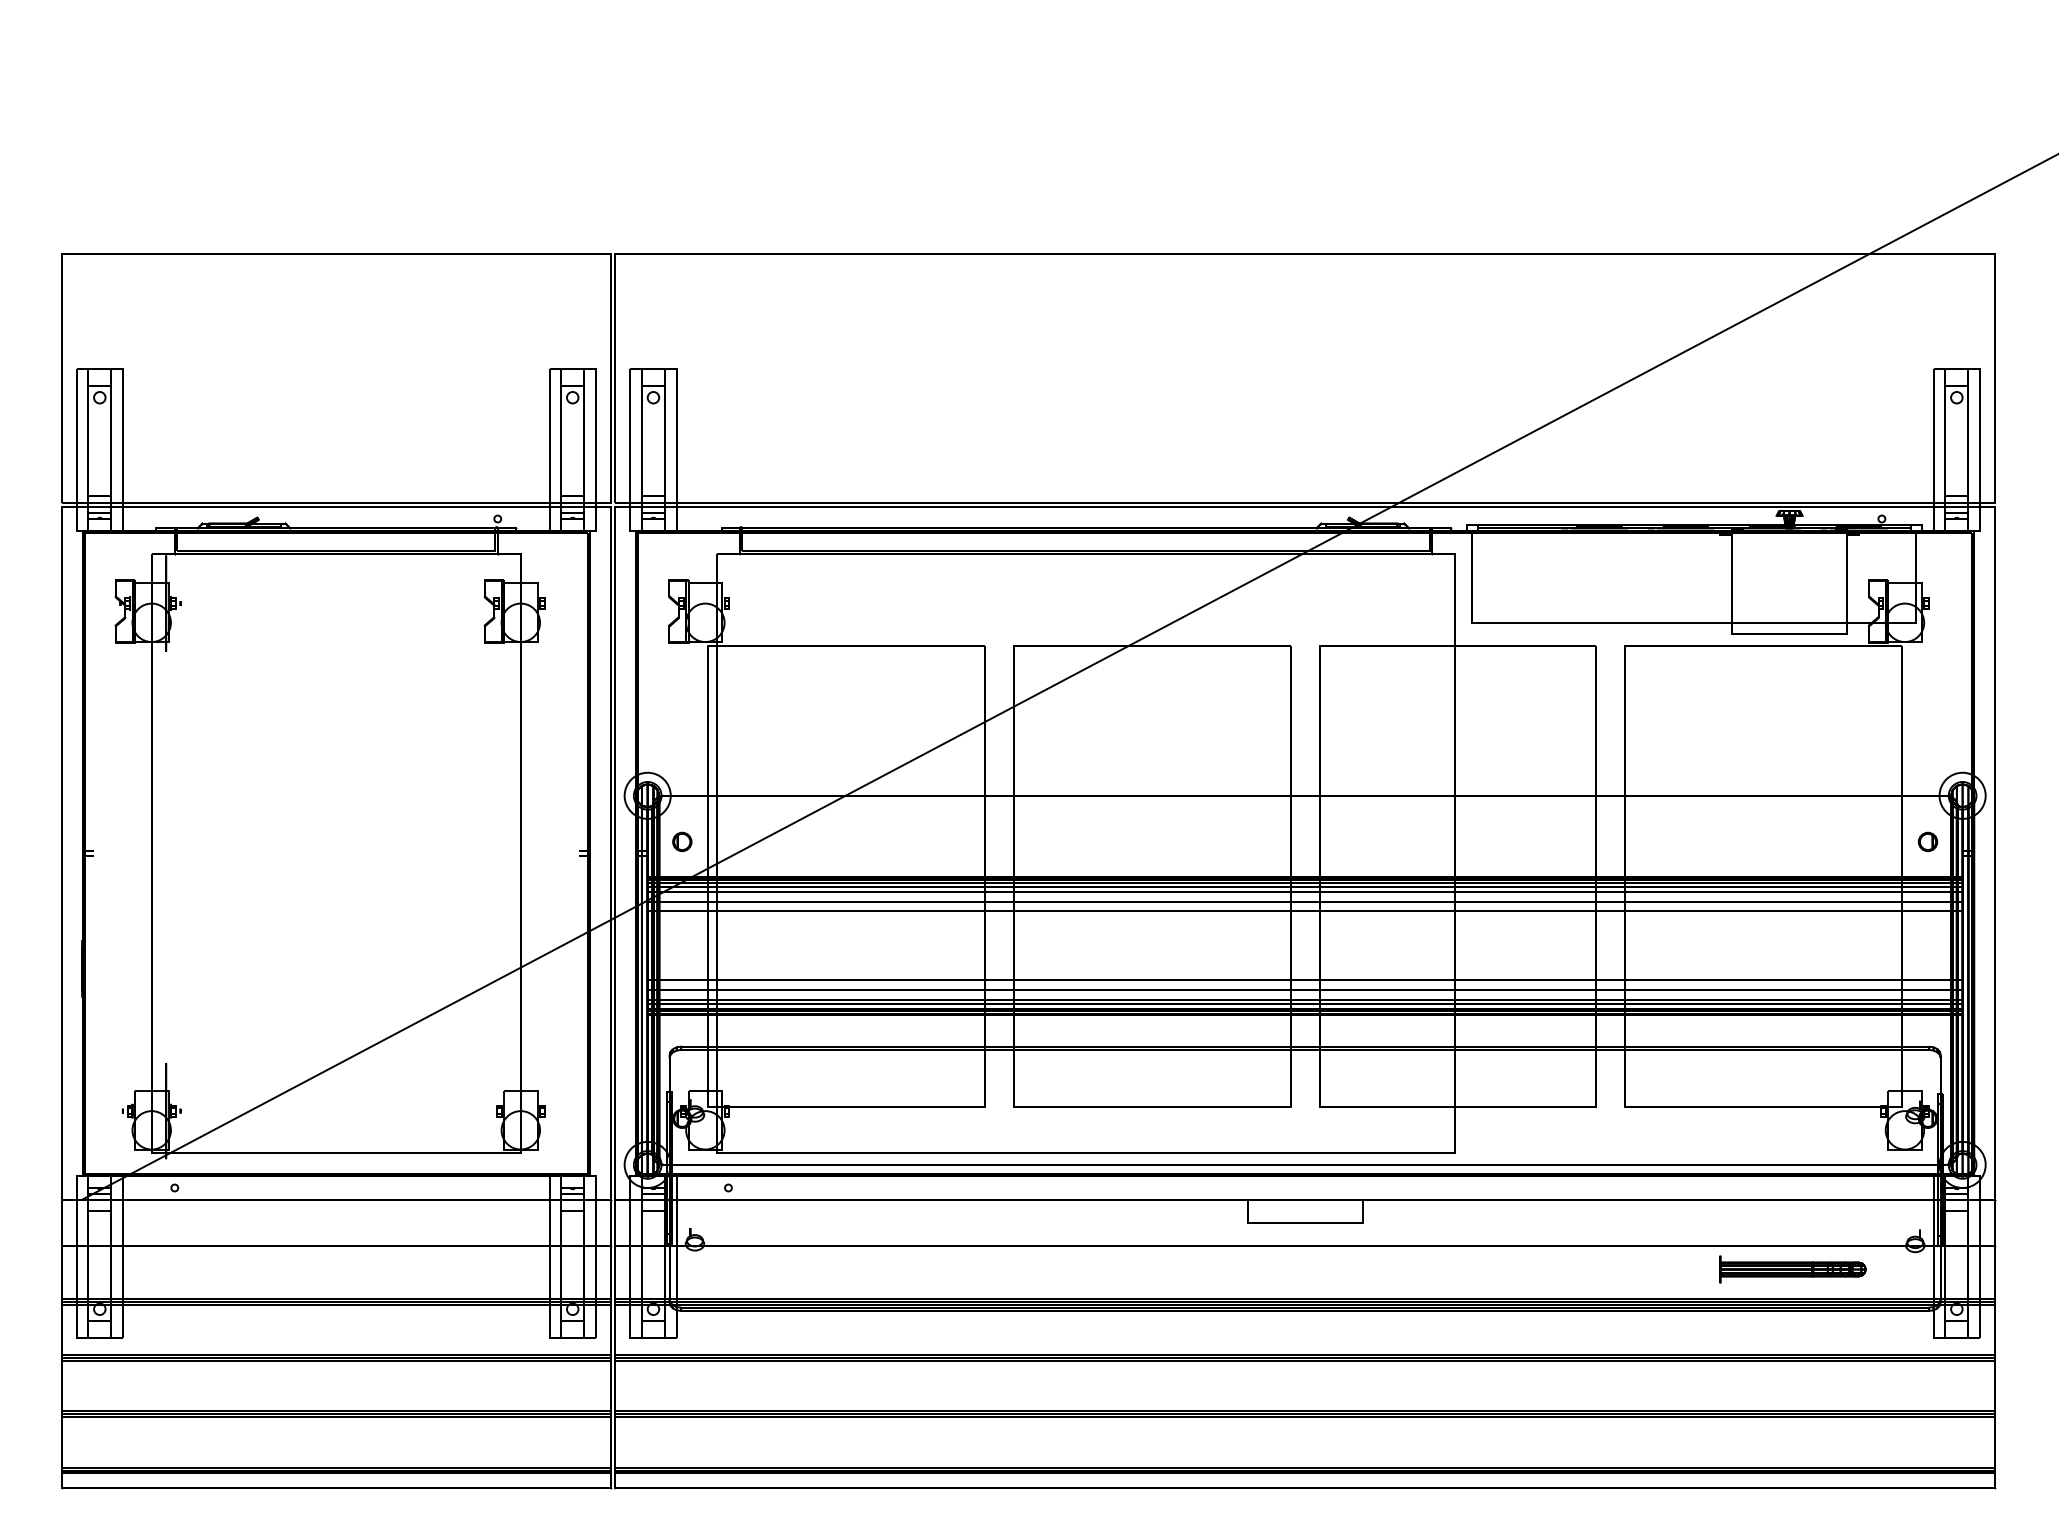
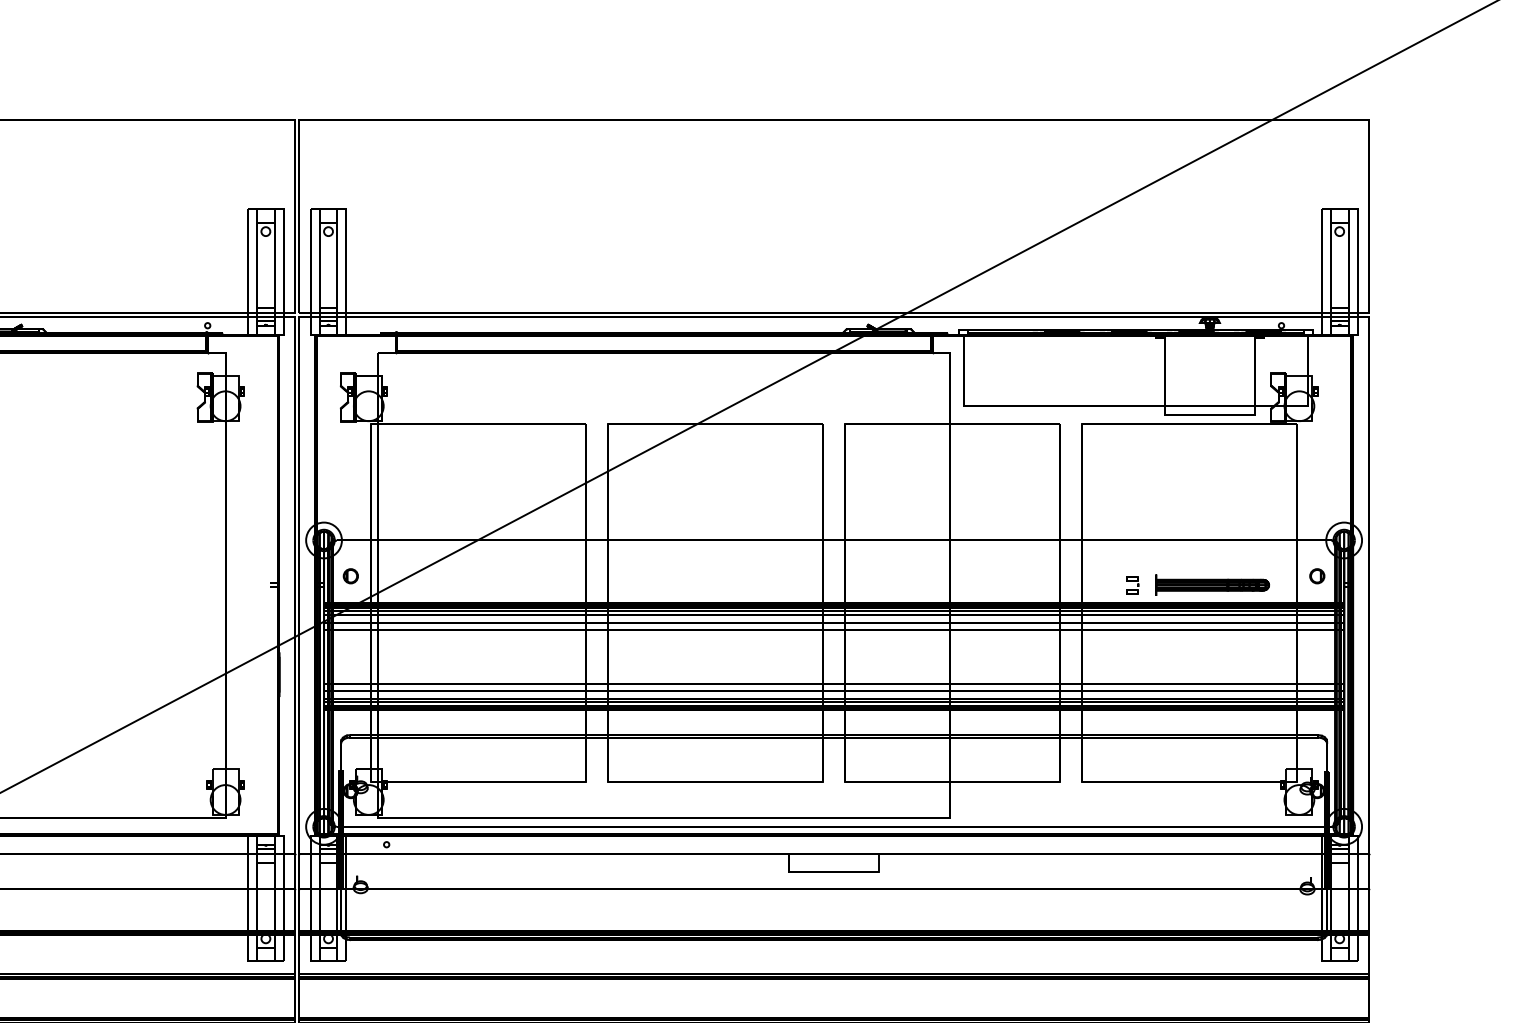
part: (1690, 853) -> (1133, 585), added
part: (1792, 1269) -> (1212, 585), moved

